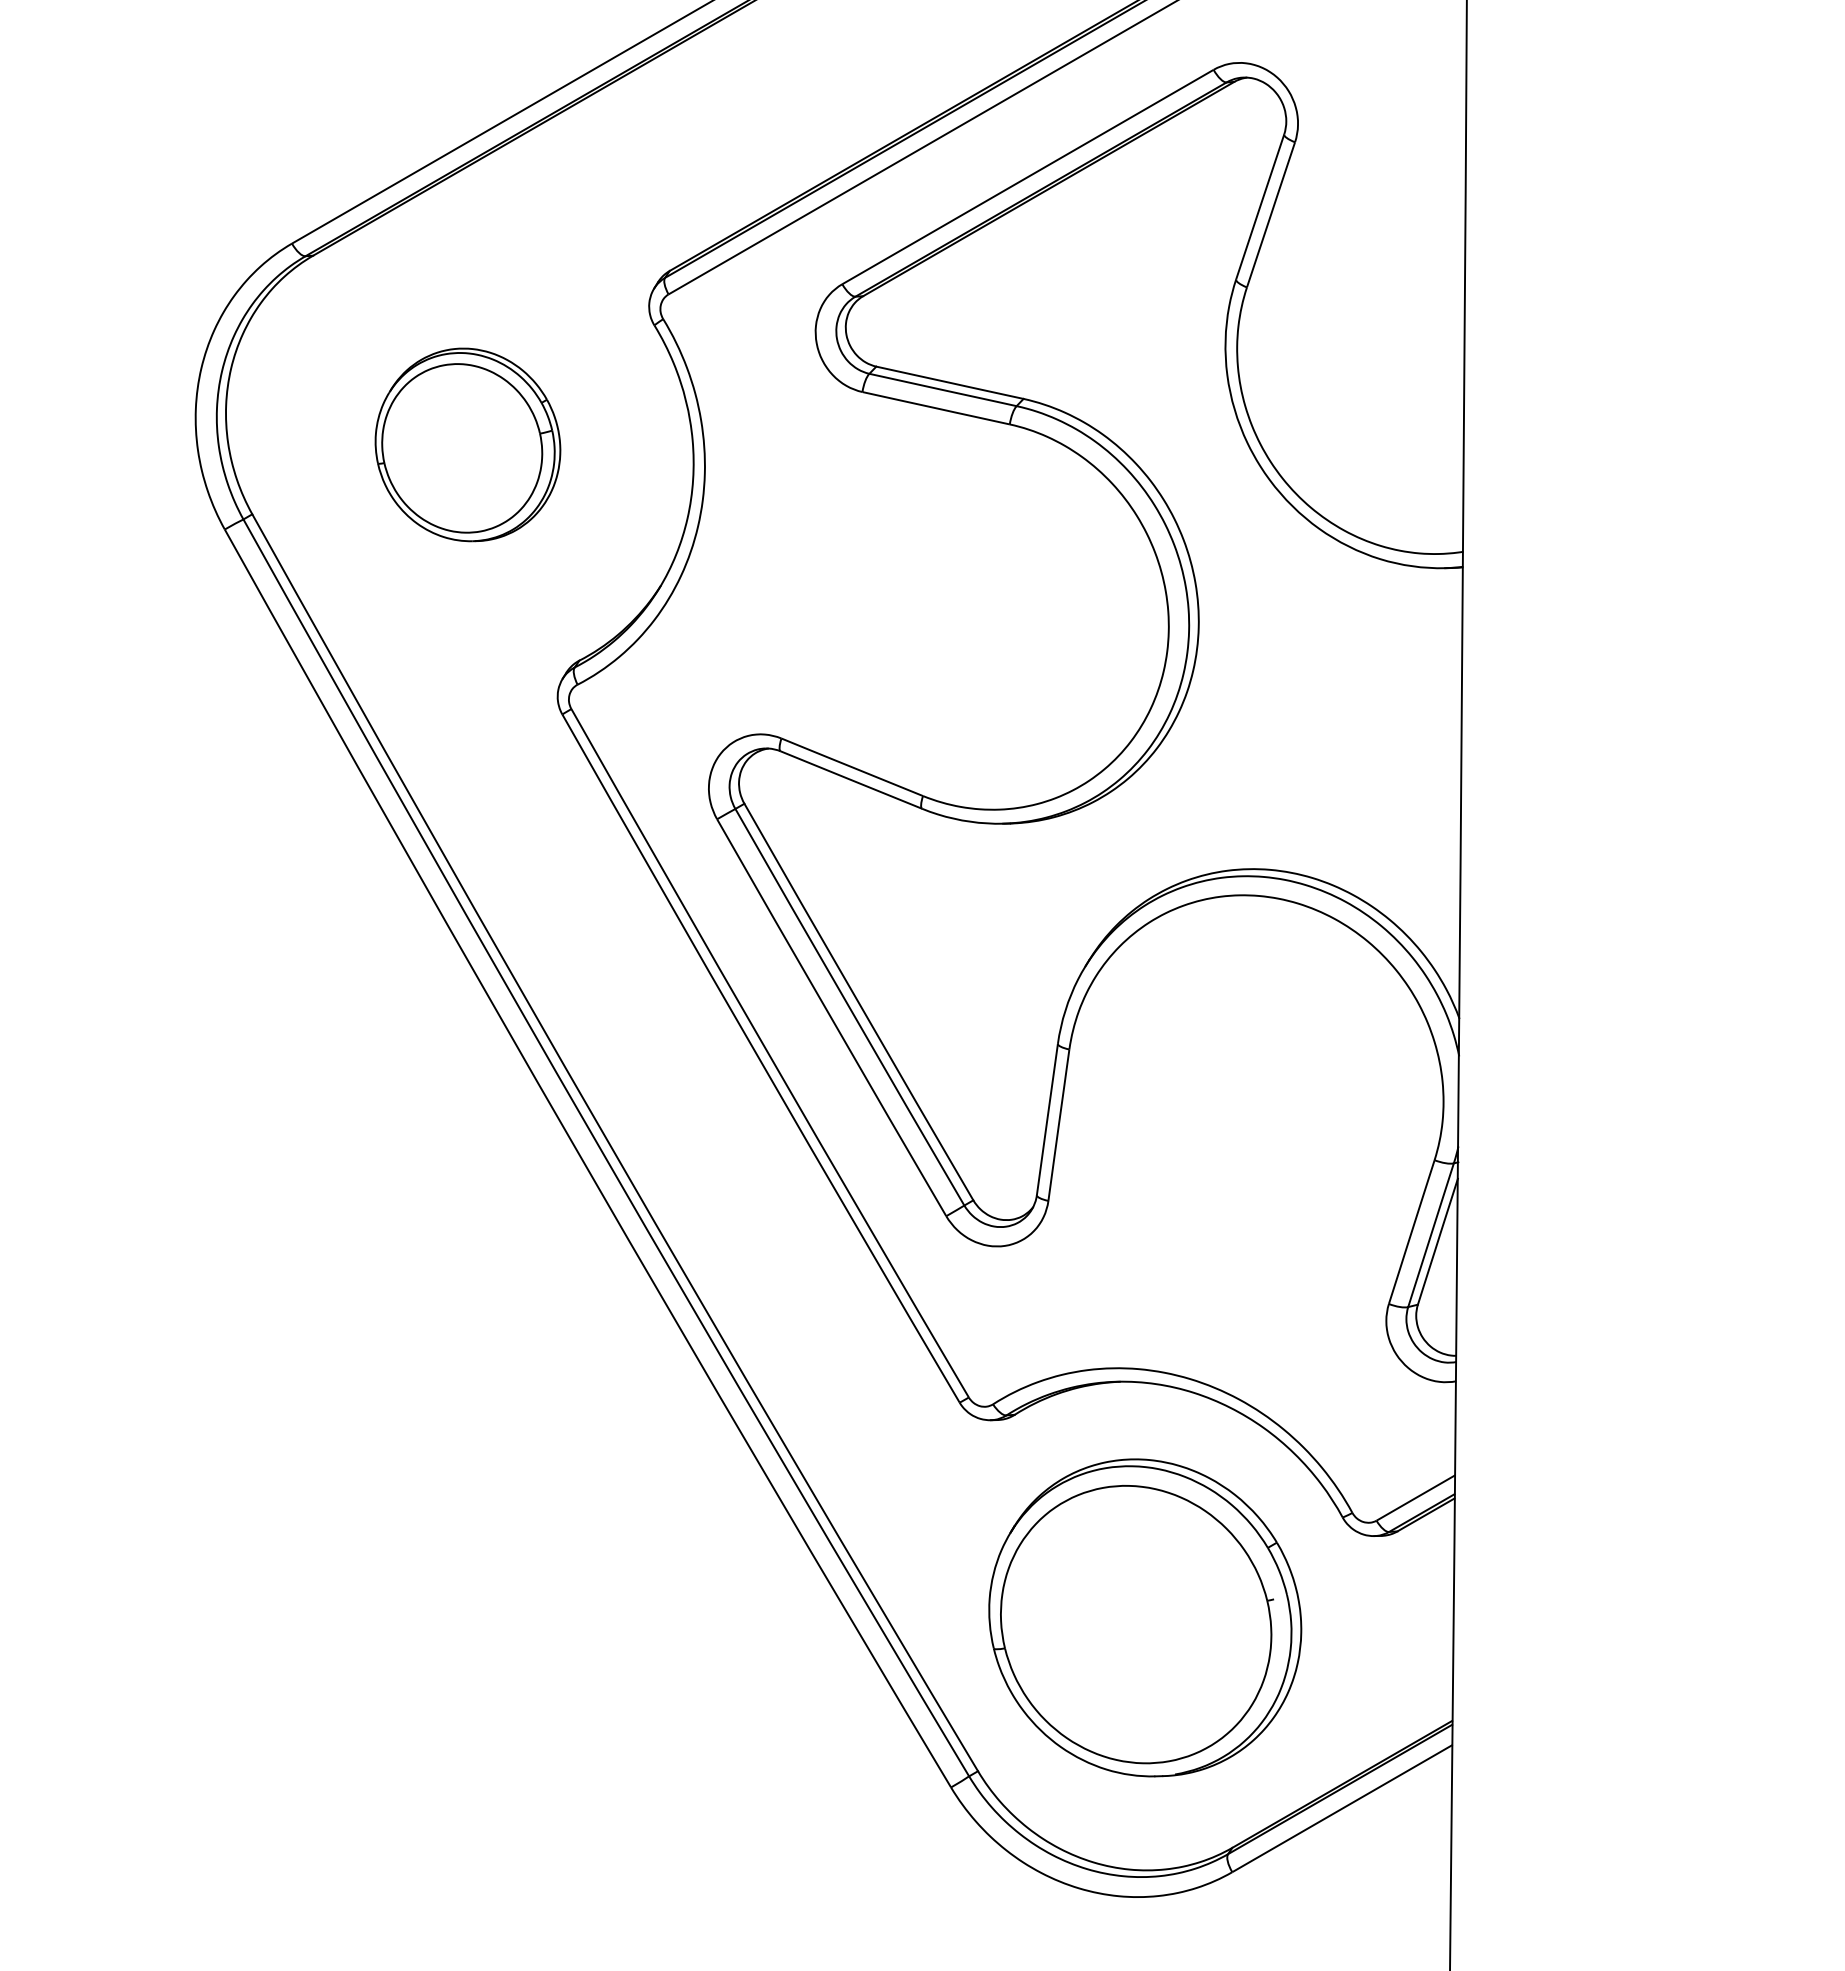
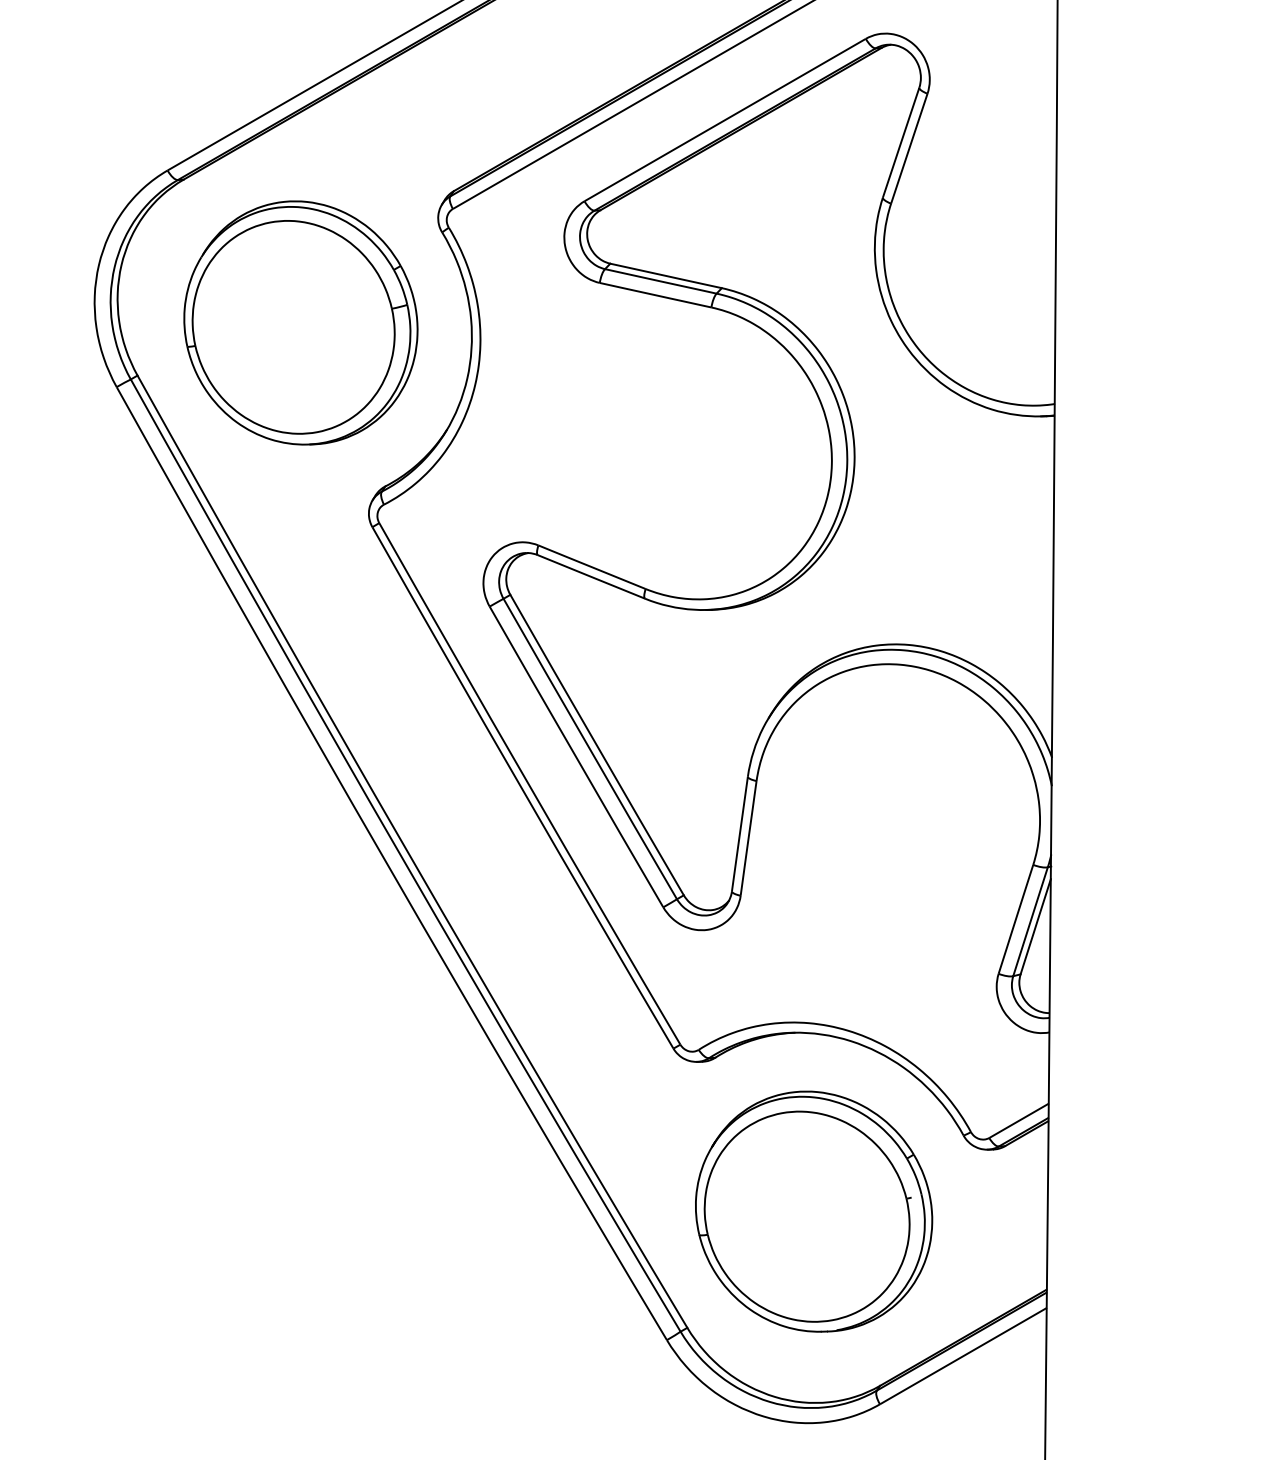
part: (467, 444) -> (300, 322), size x1.67

